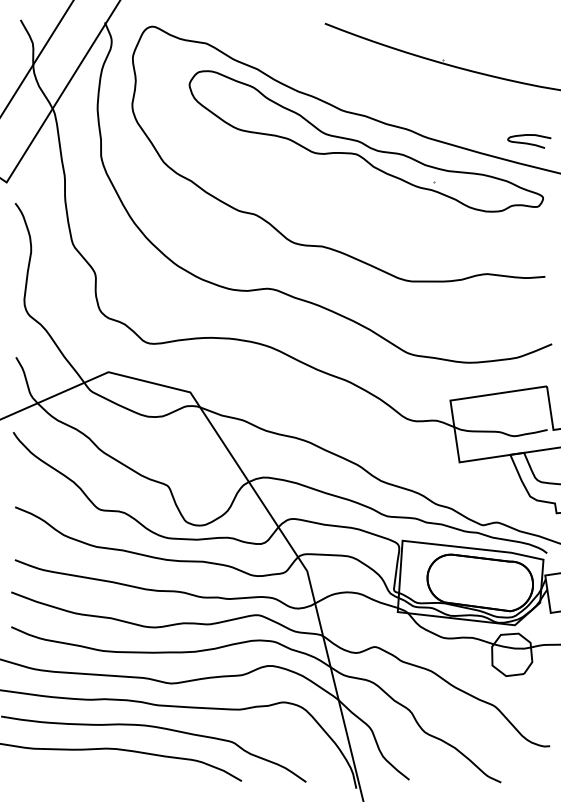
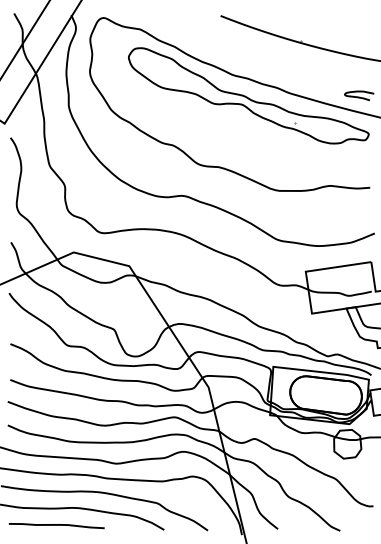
curve: (83, 774) -> (56, 525), added

